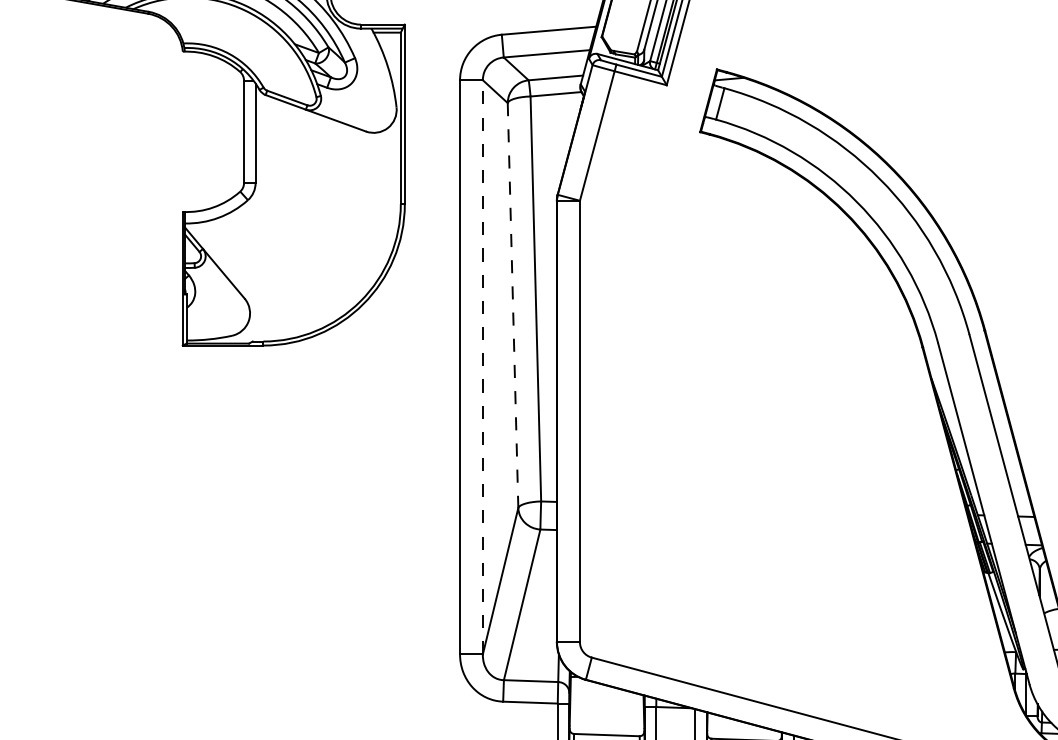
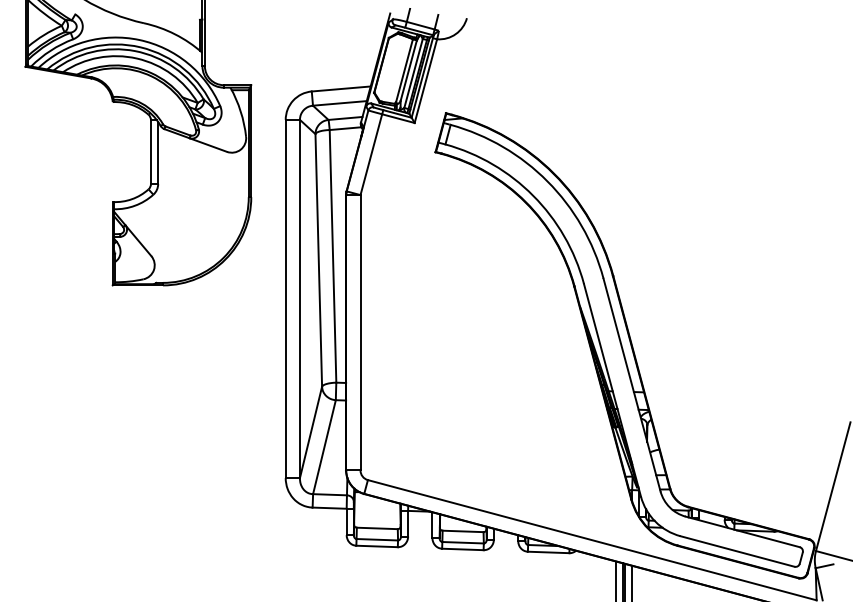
line: (512, 305) -> (318, 260), dashed -> solid
line: (482, 366) -> (299, 298), dashed -> solid

